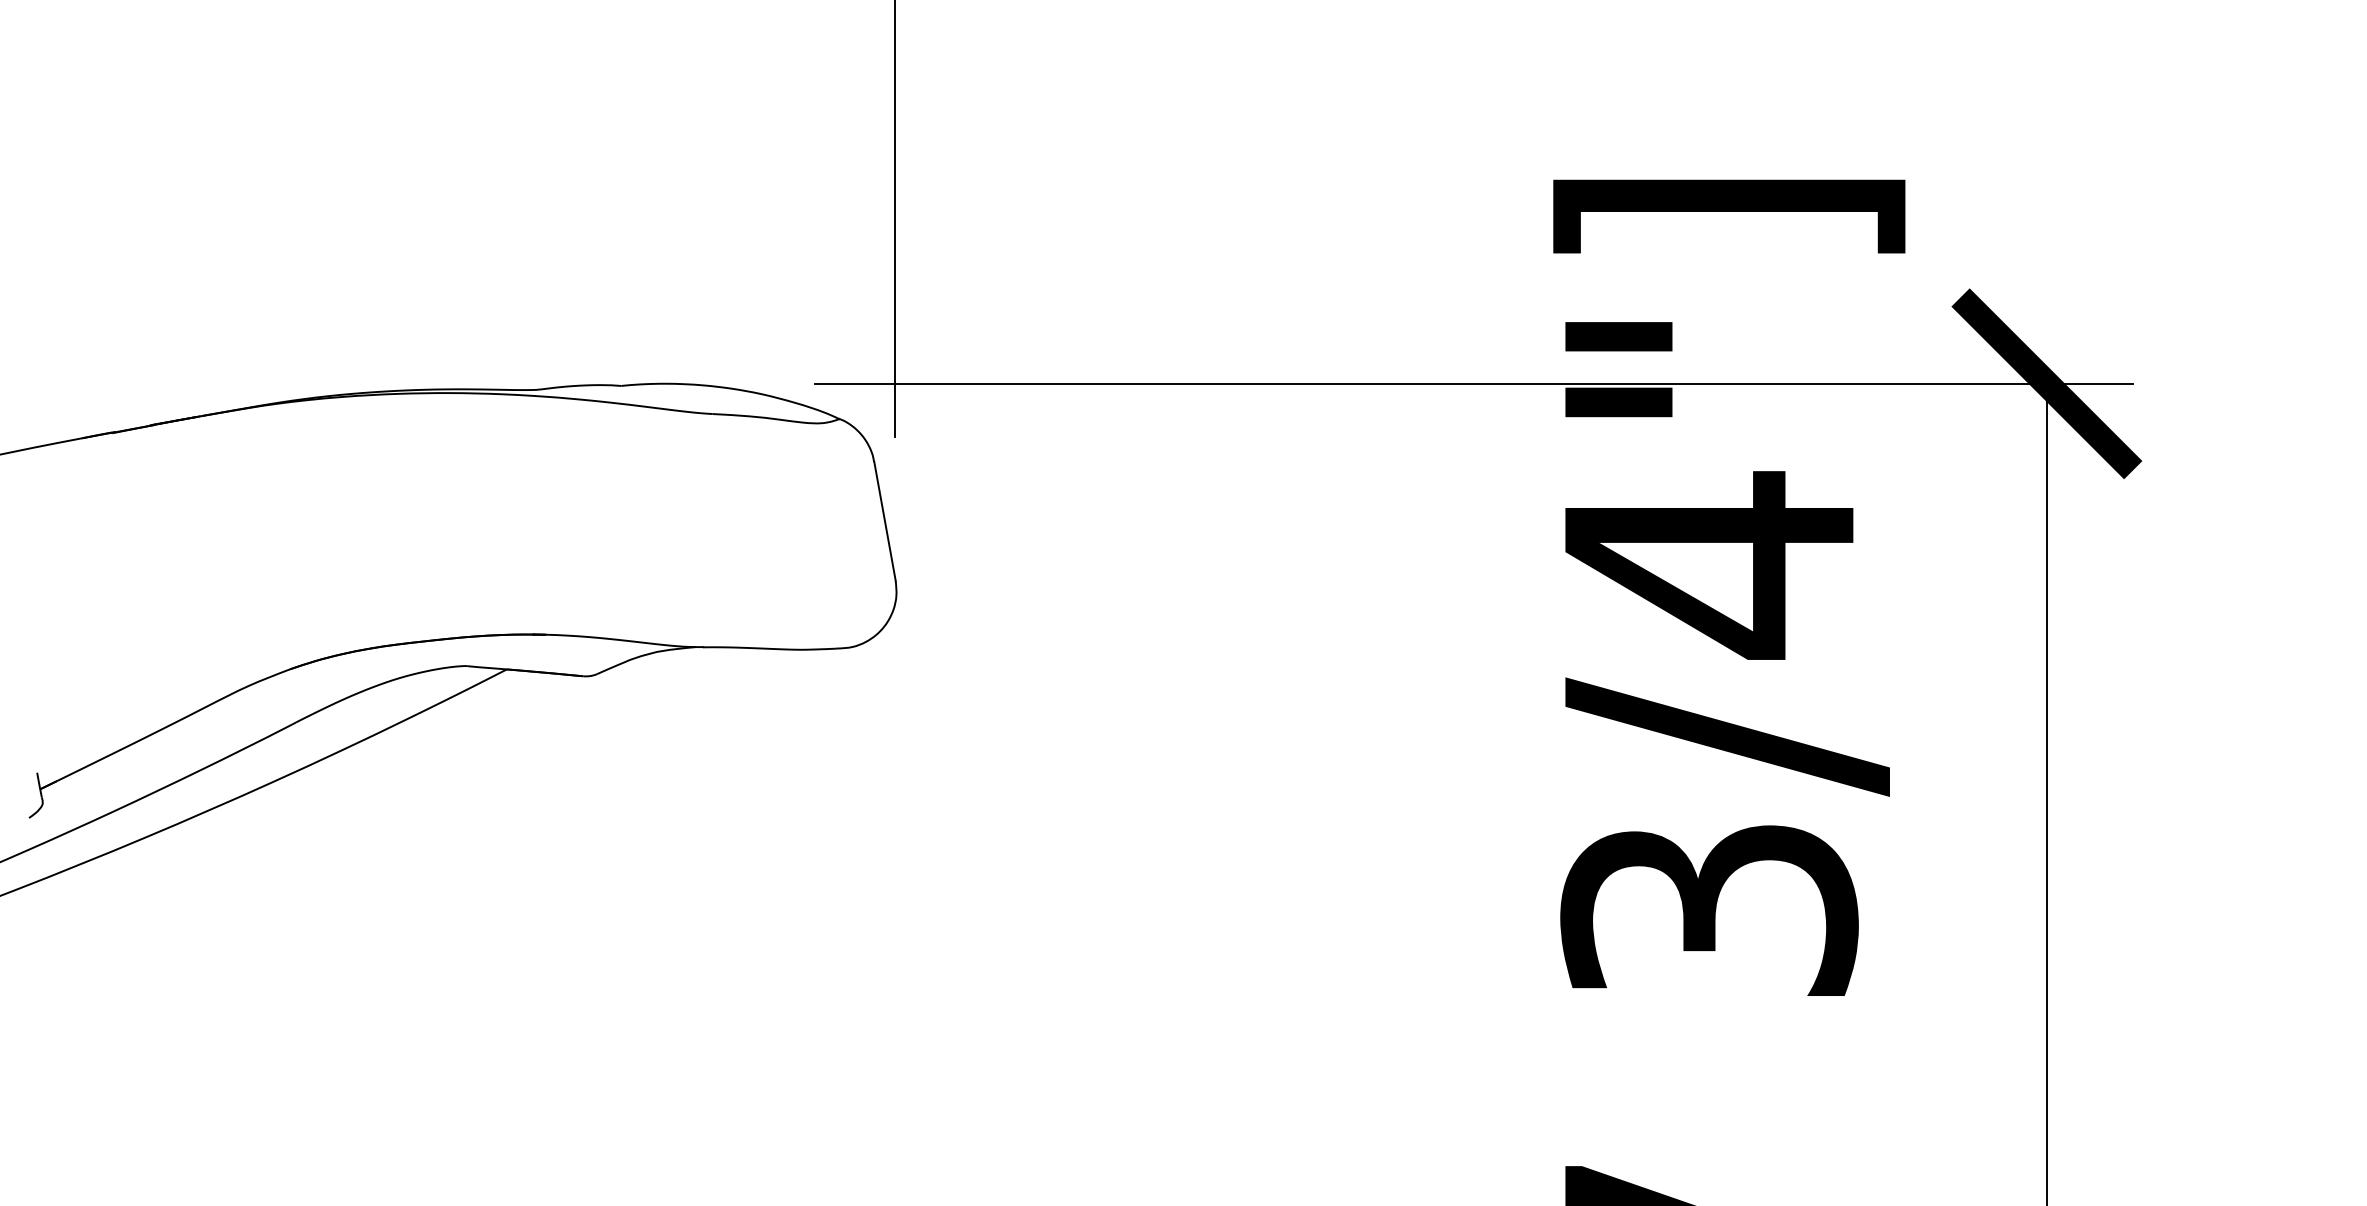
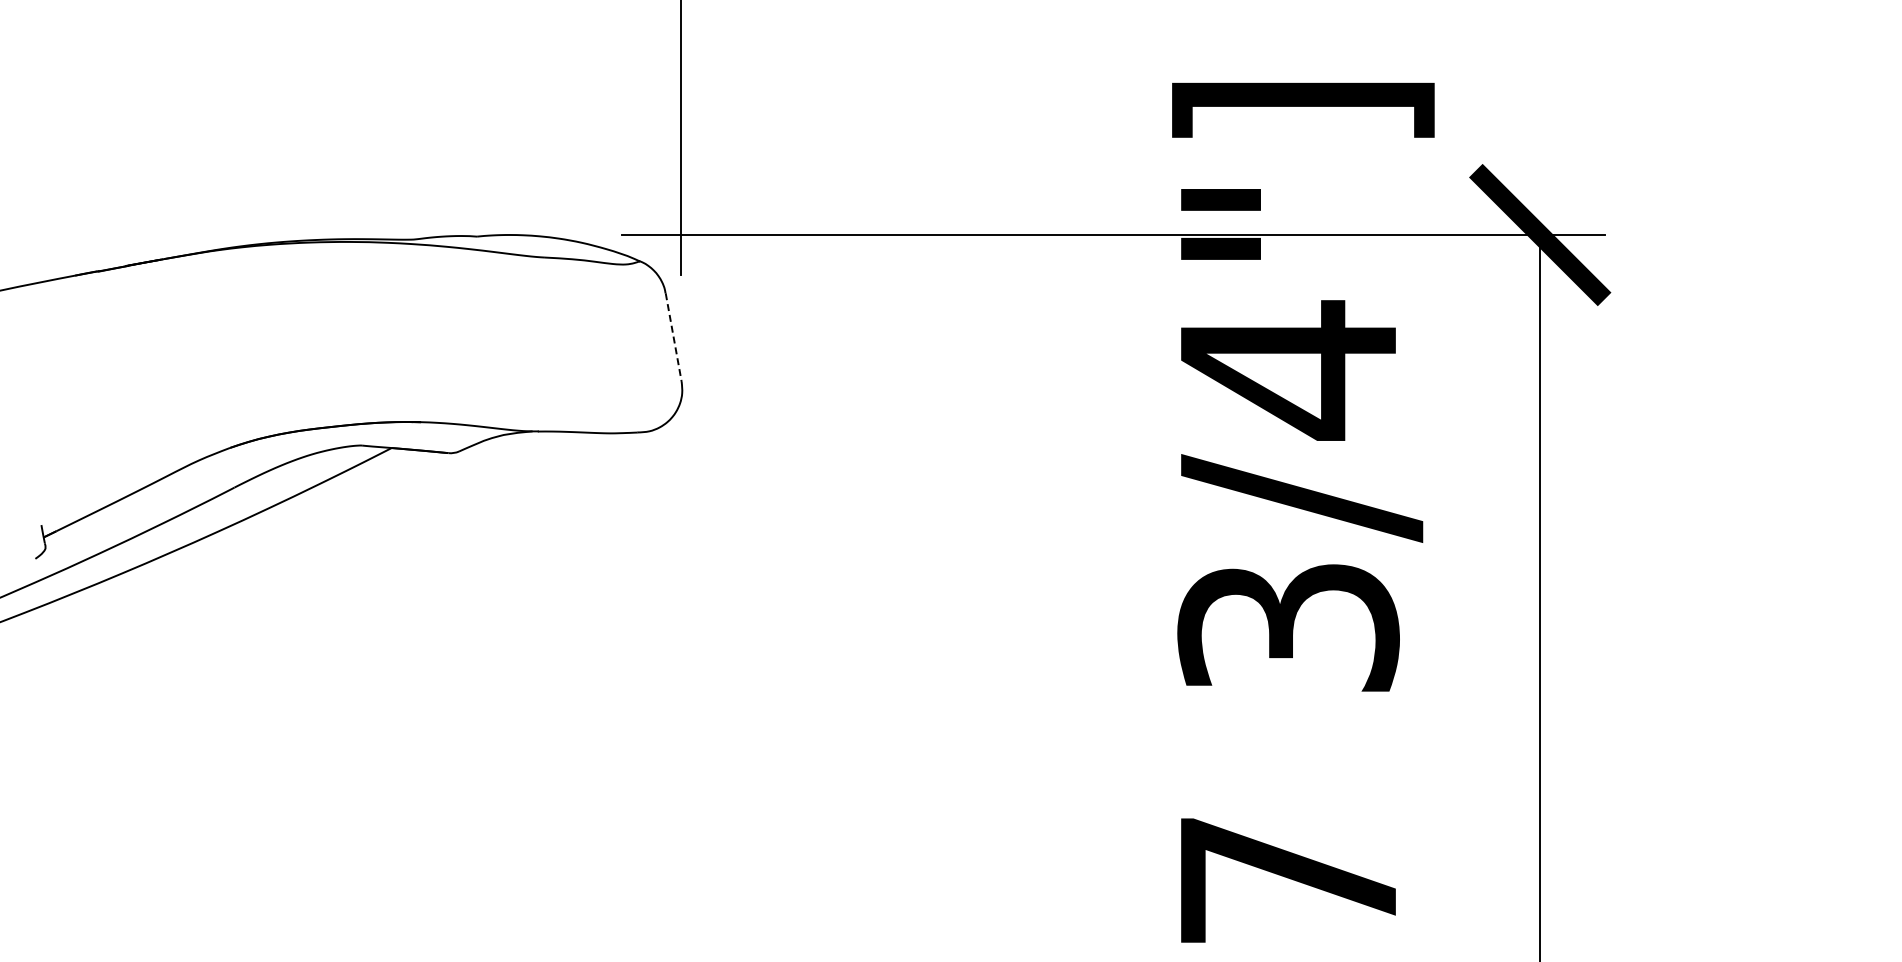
line: (884, 522) -> (673, 338), solid -> dashed

